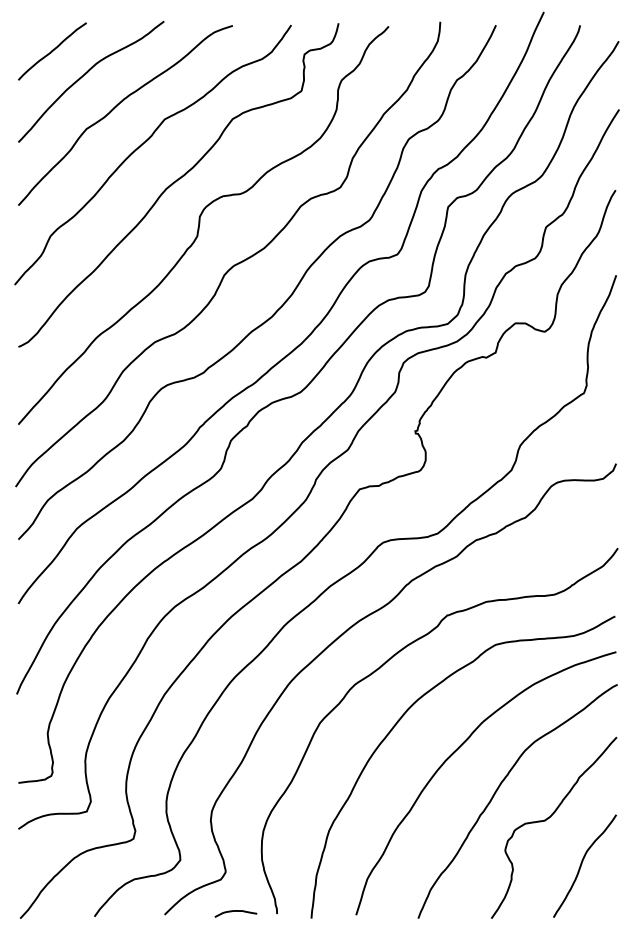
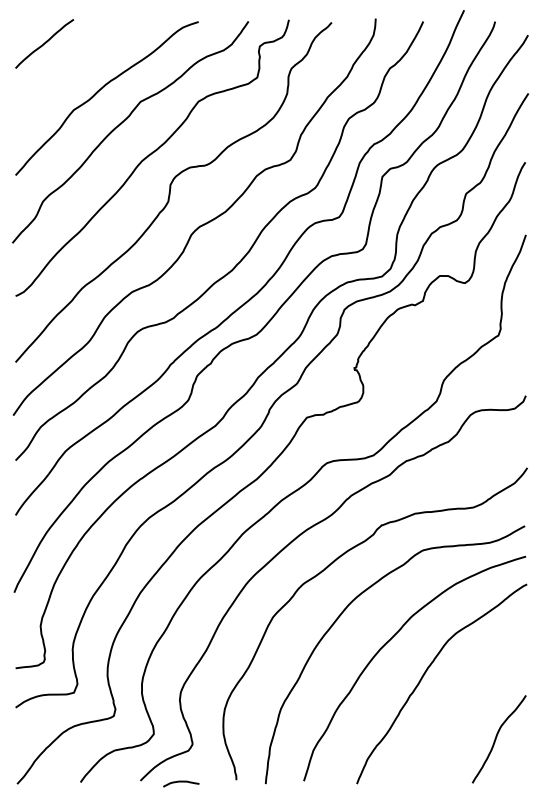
curve: (85, 75) -> (72, 64), removed
curve: (548, 819) -> (468, 699), removed
curve: (236, 912) -> (181, 782), moved

